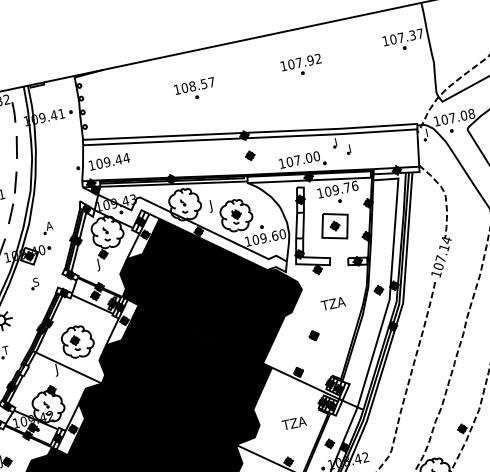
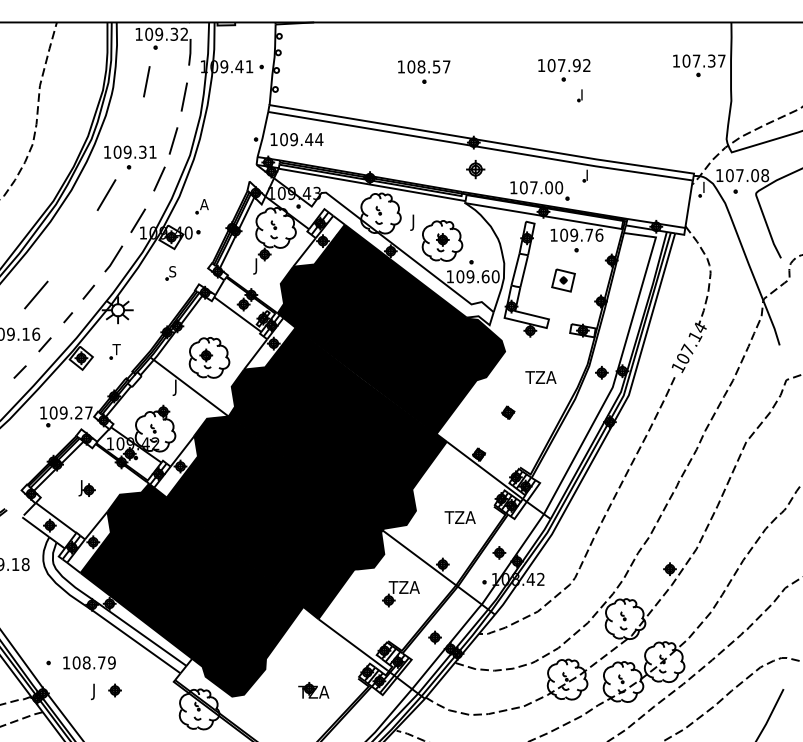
part: (348, 149) -> (579, 95), moved
part: (250, 155) -> (475, 169), size x1.4
part: (334, 226) -> (563, 280), size x0.6

